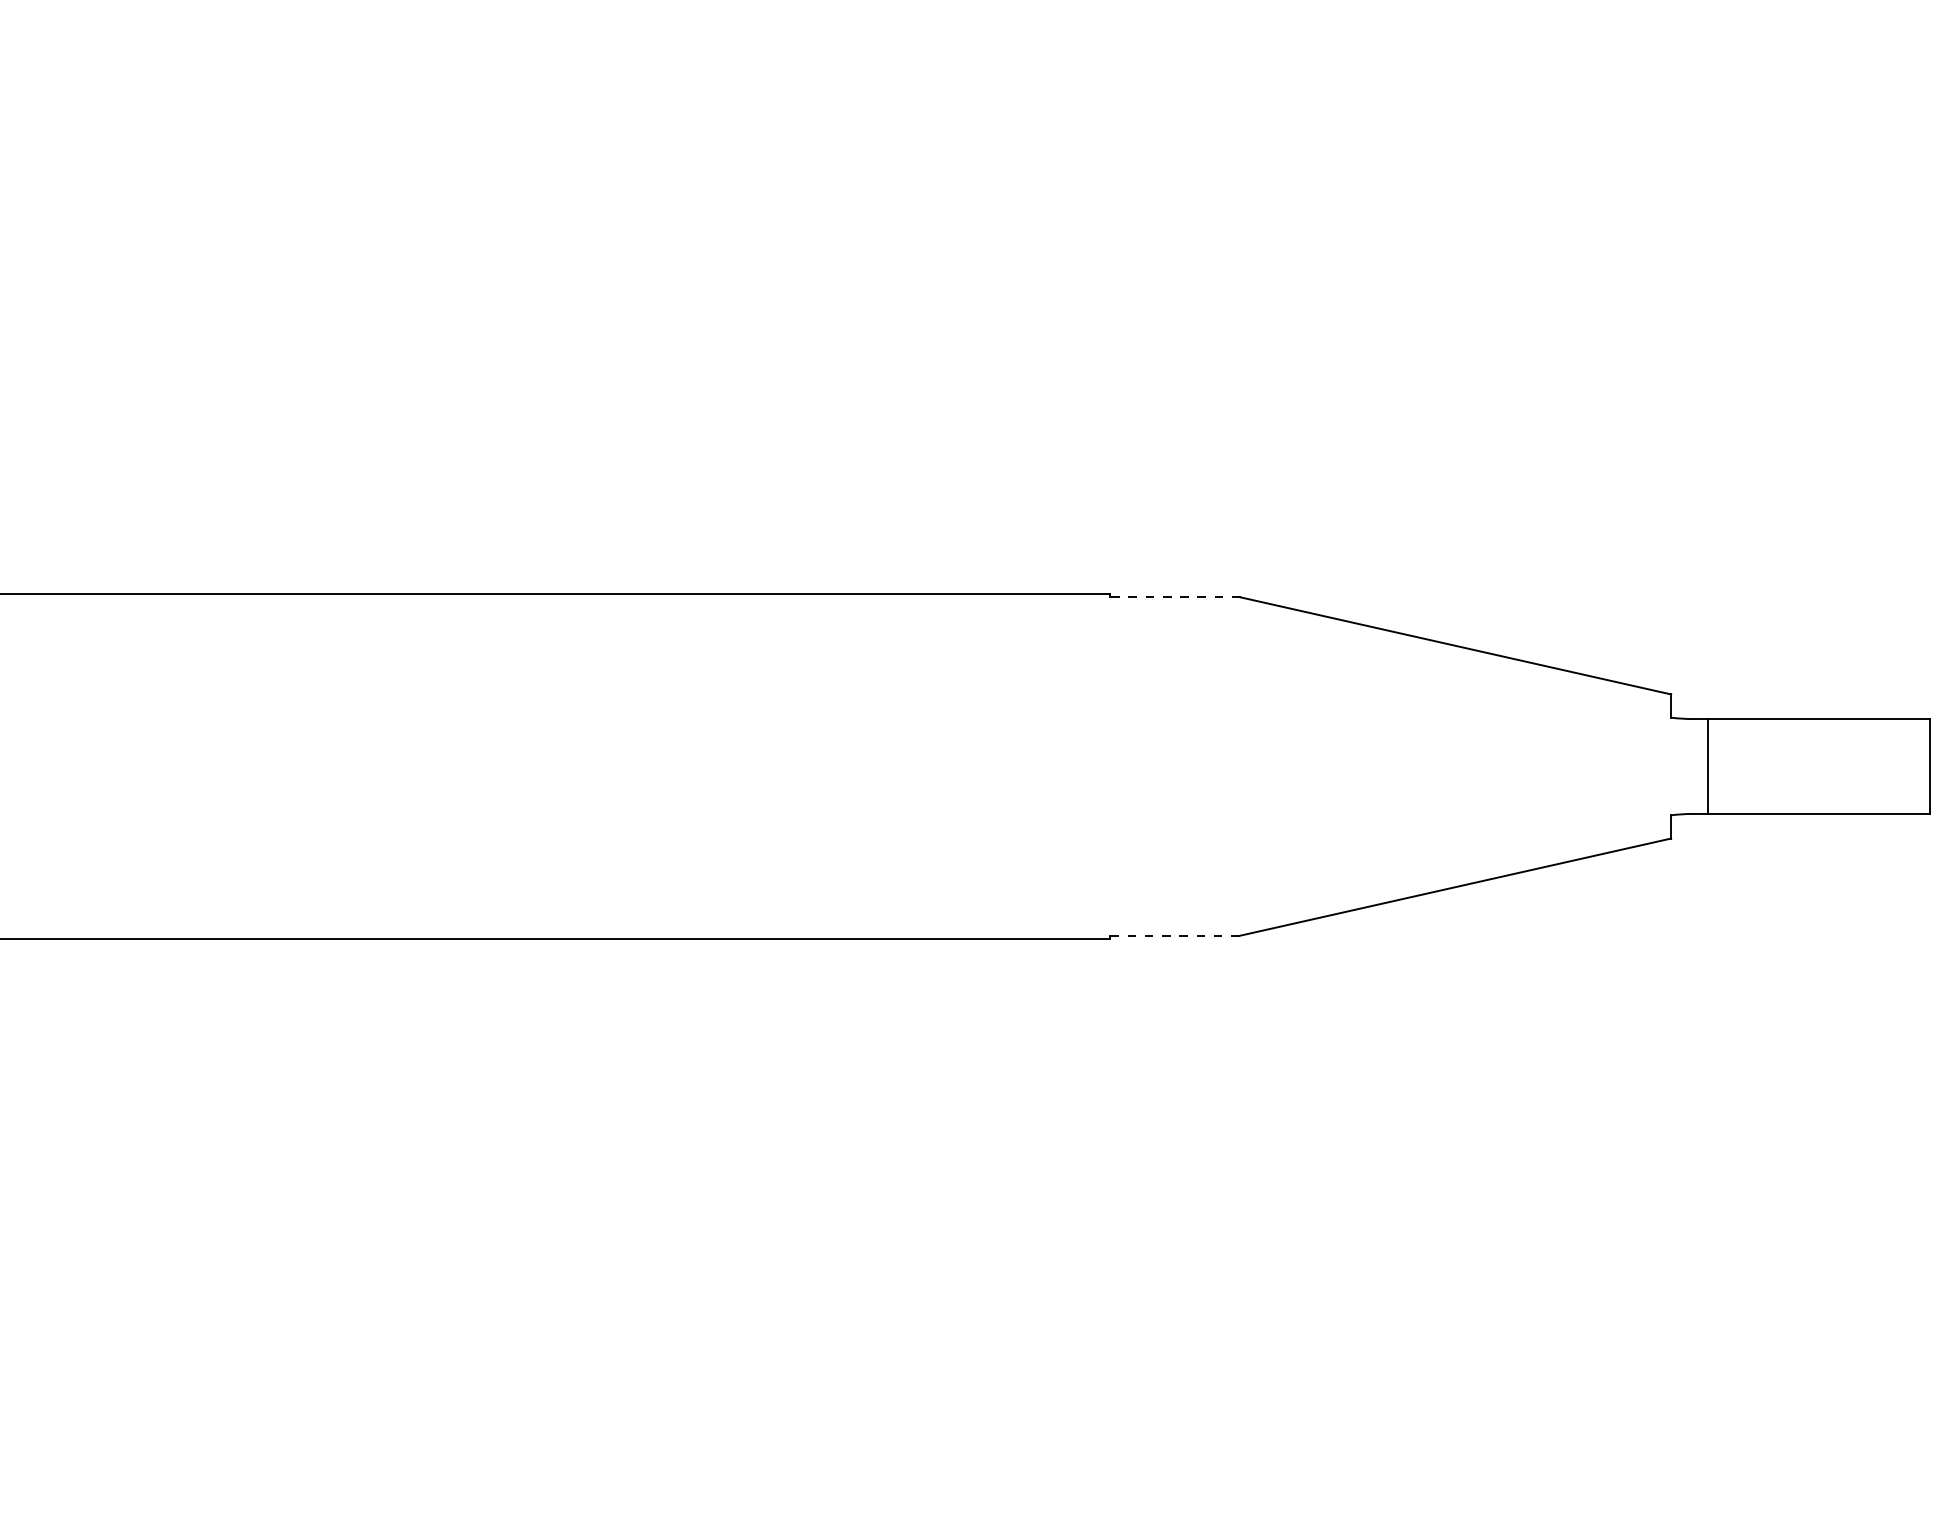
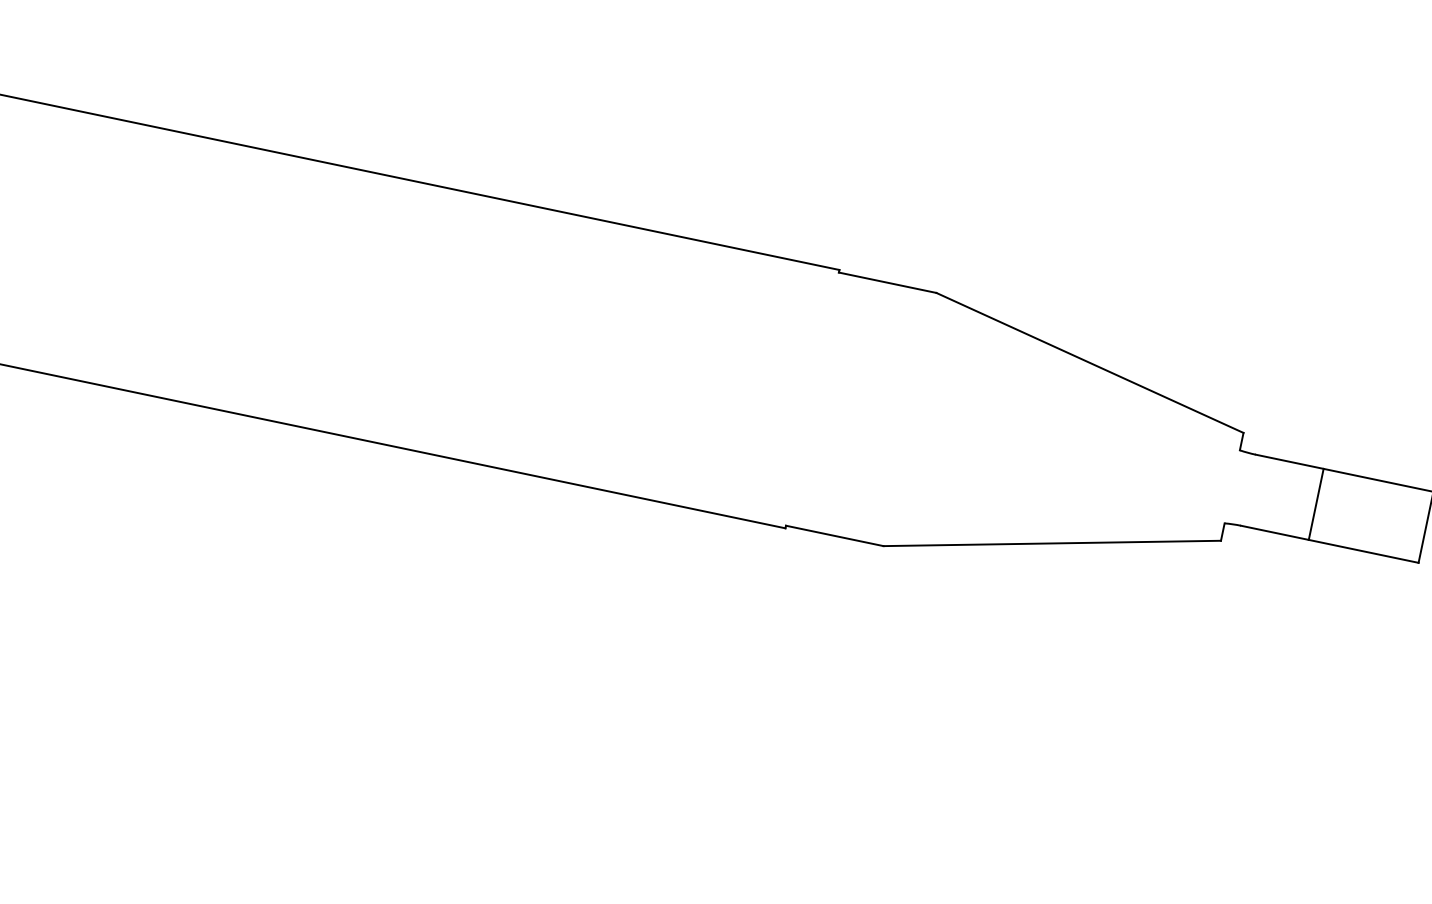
line: (1174, 597) -> (886, 282), dashed -> solid
line: (1708, 766) -> (1316, 504), moved
line: (1175, 935) -> (834, 535), dashed -> solid

